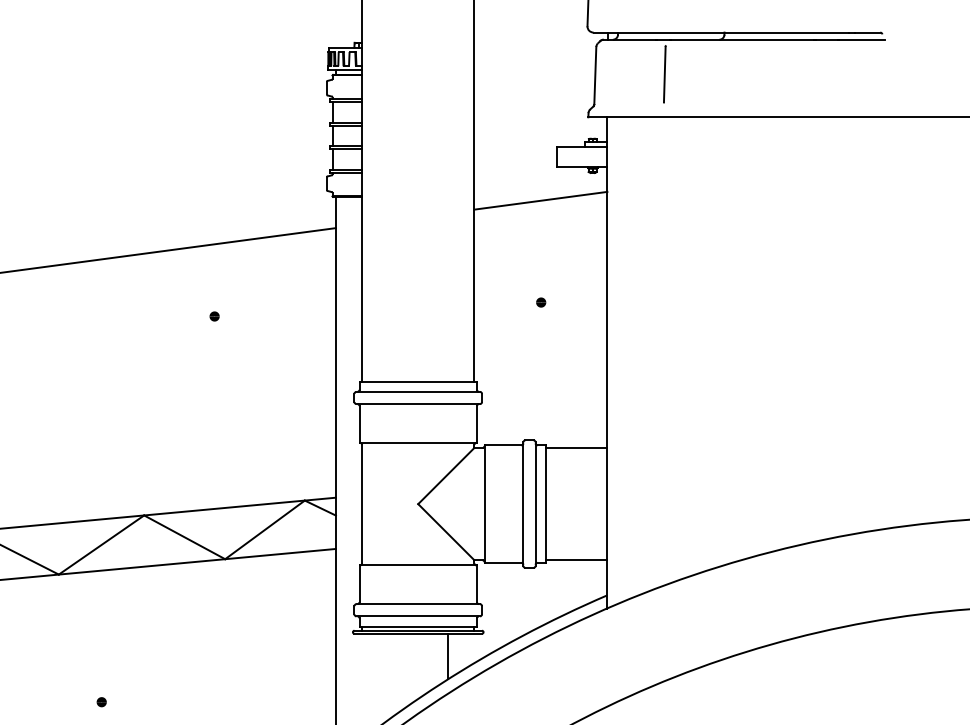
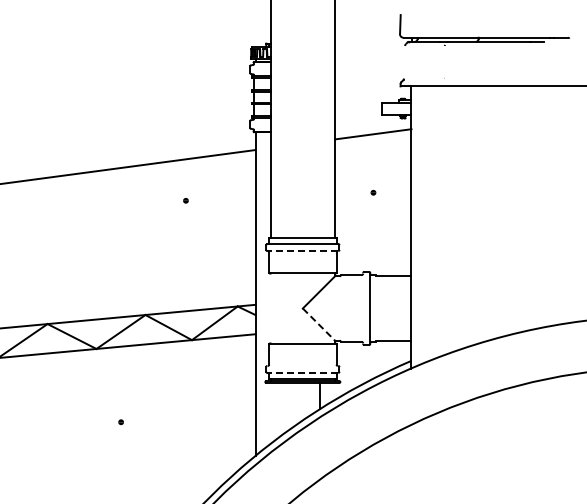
line: (861, 39) -> (557, 41), removed
line: (663, 73) -> (443, 61), removed
line: (595, 75) -> (404, 62), removed
line: (417, 404) -> (302, 251), solid -> dashed
line: (361, 504) -> (270, 308), removed
line: (483, 504) -> (340, 308), removed
line: (523, 504) -> (363, 308), removed
line: (546, 504) -> (376, 308), removed
line: (445, 531) -> (318, 324), solid -> dashed
line: (417, 603) -> (302, 365), removed
line: (417, 615) -> (302, 372), solid -> dashed

